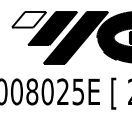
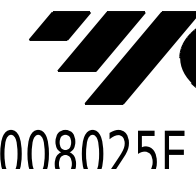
fill: (29, 19) -> (60, 25), added

